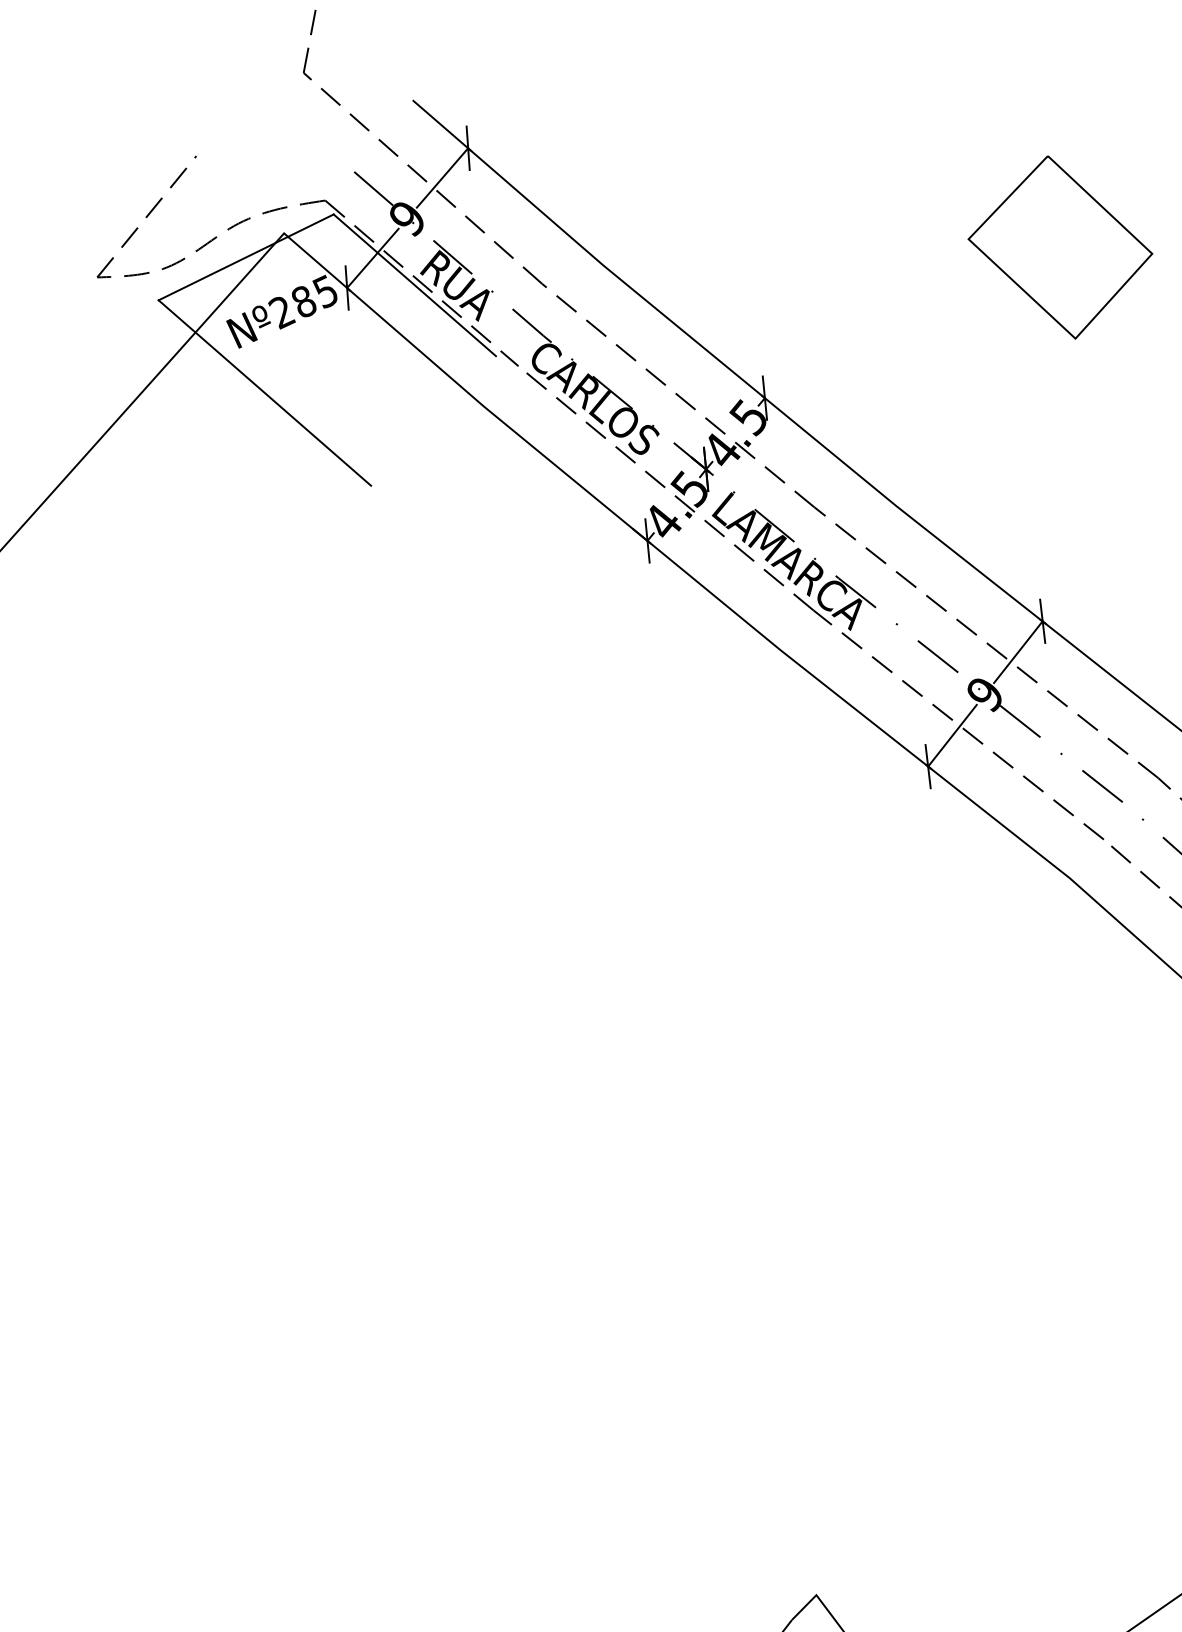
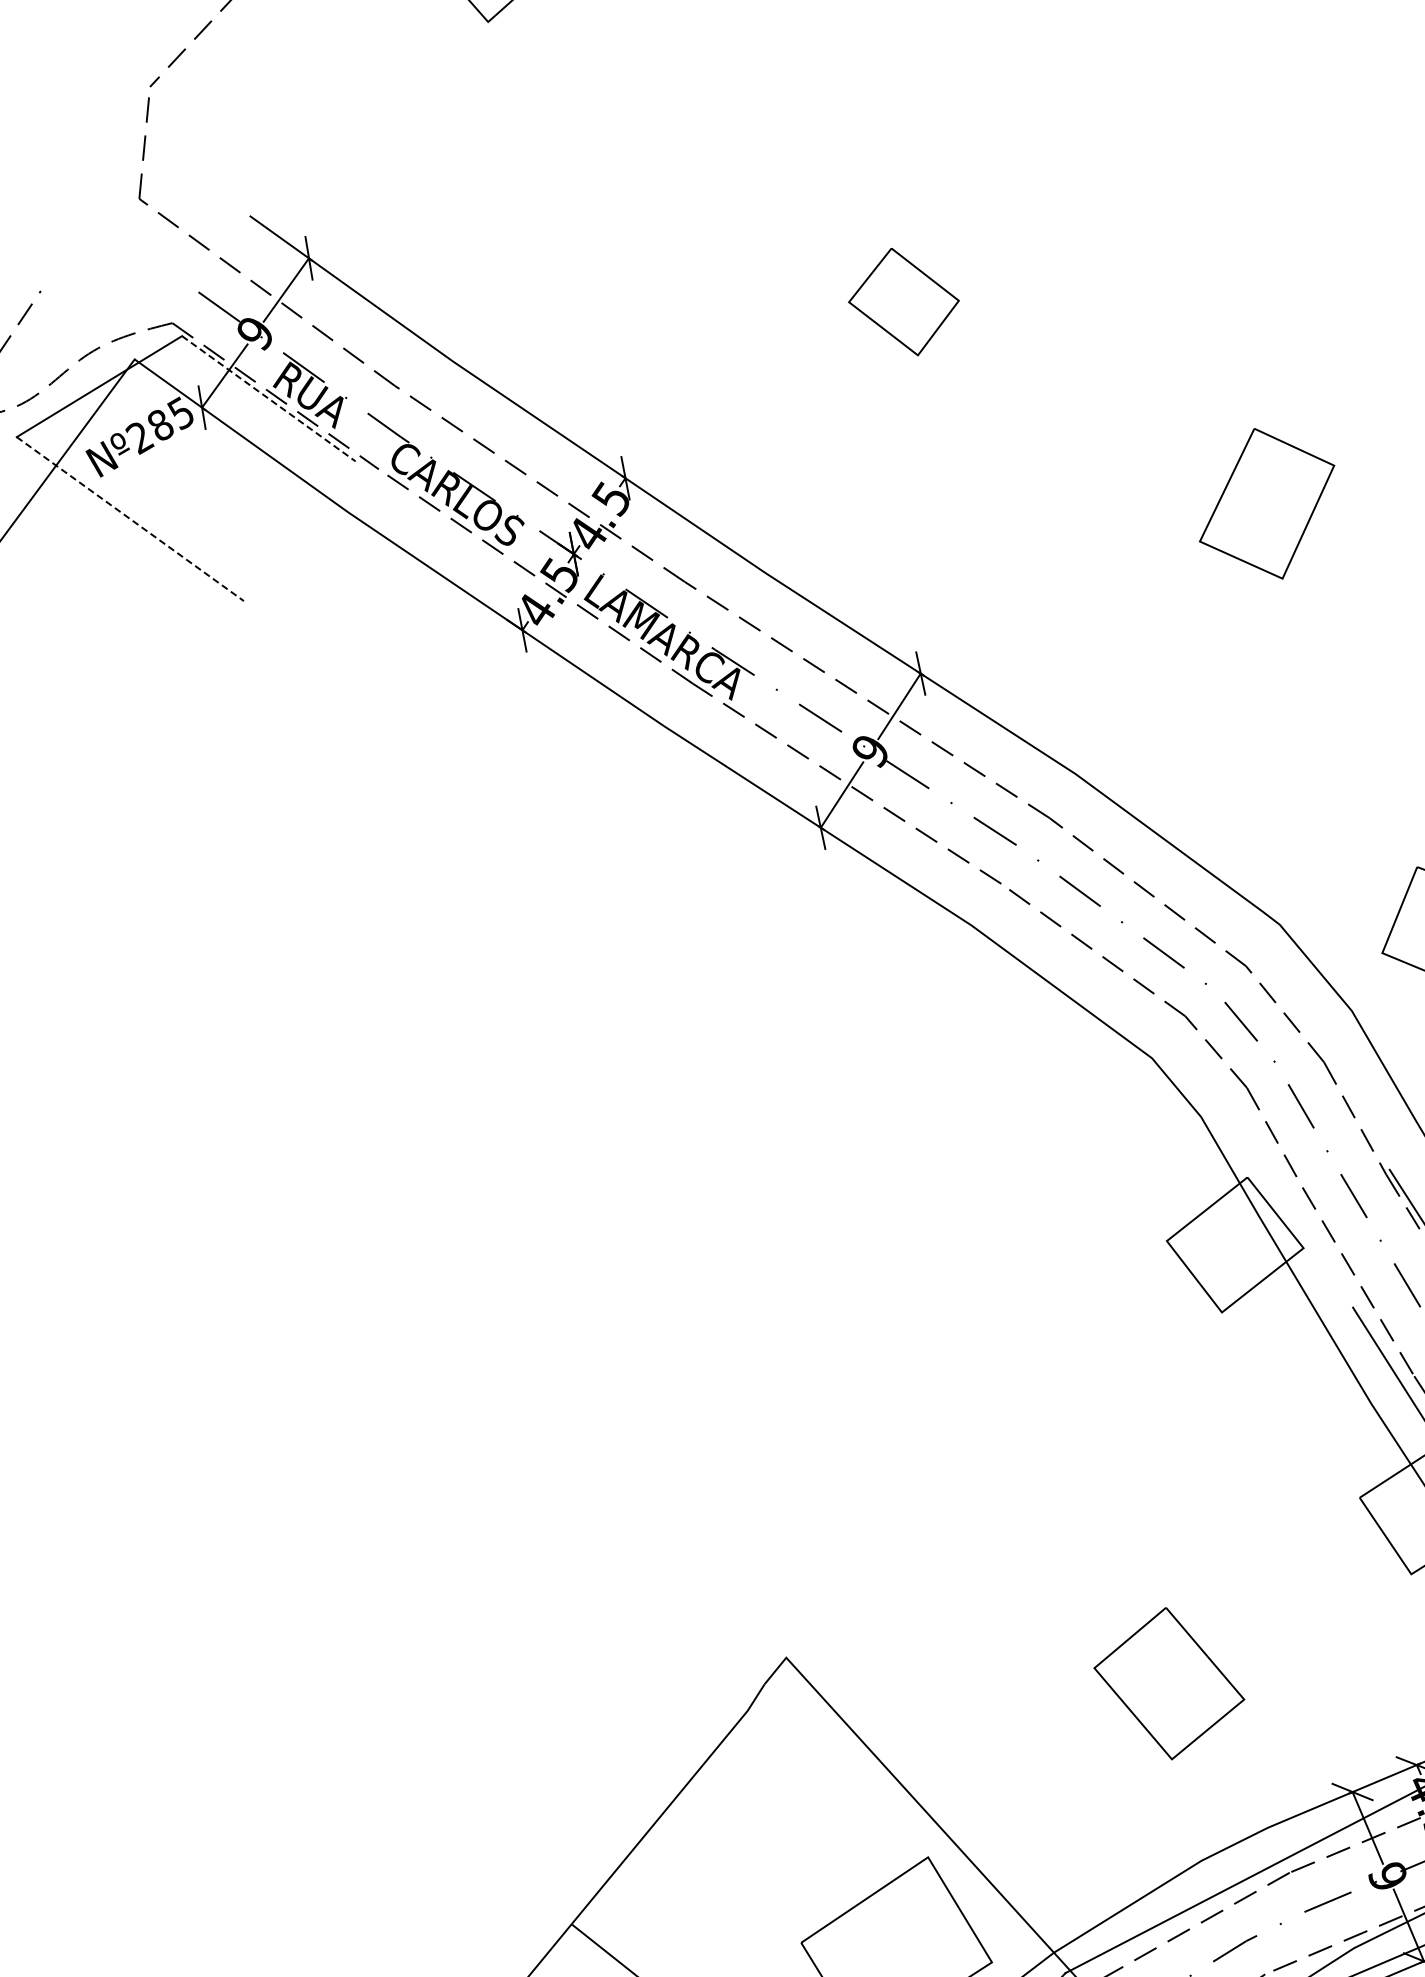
part: (1059, 246) -> (903, 301), size x0.6
line: (415, 286) -> (269, 399), solid -> dashed
line: (264, 393) -> (130, 519), solid -> dashed

